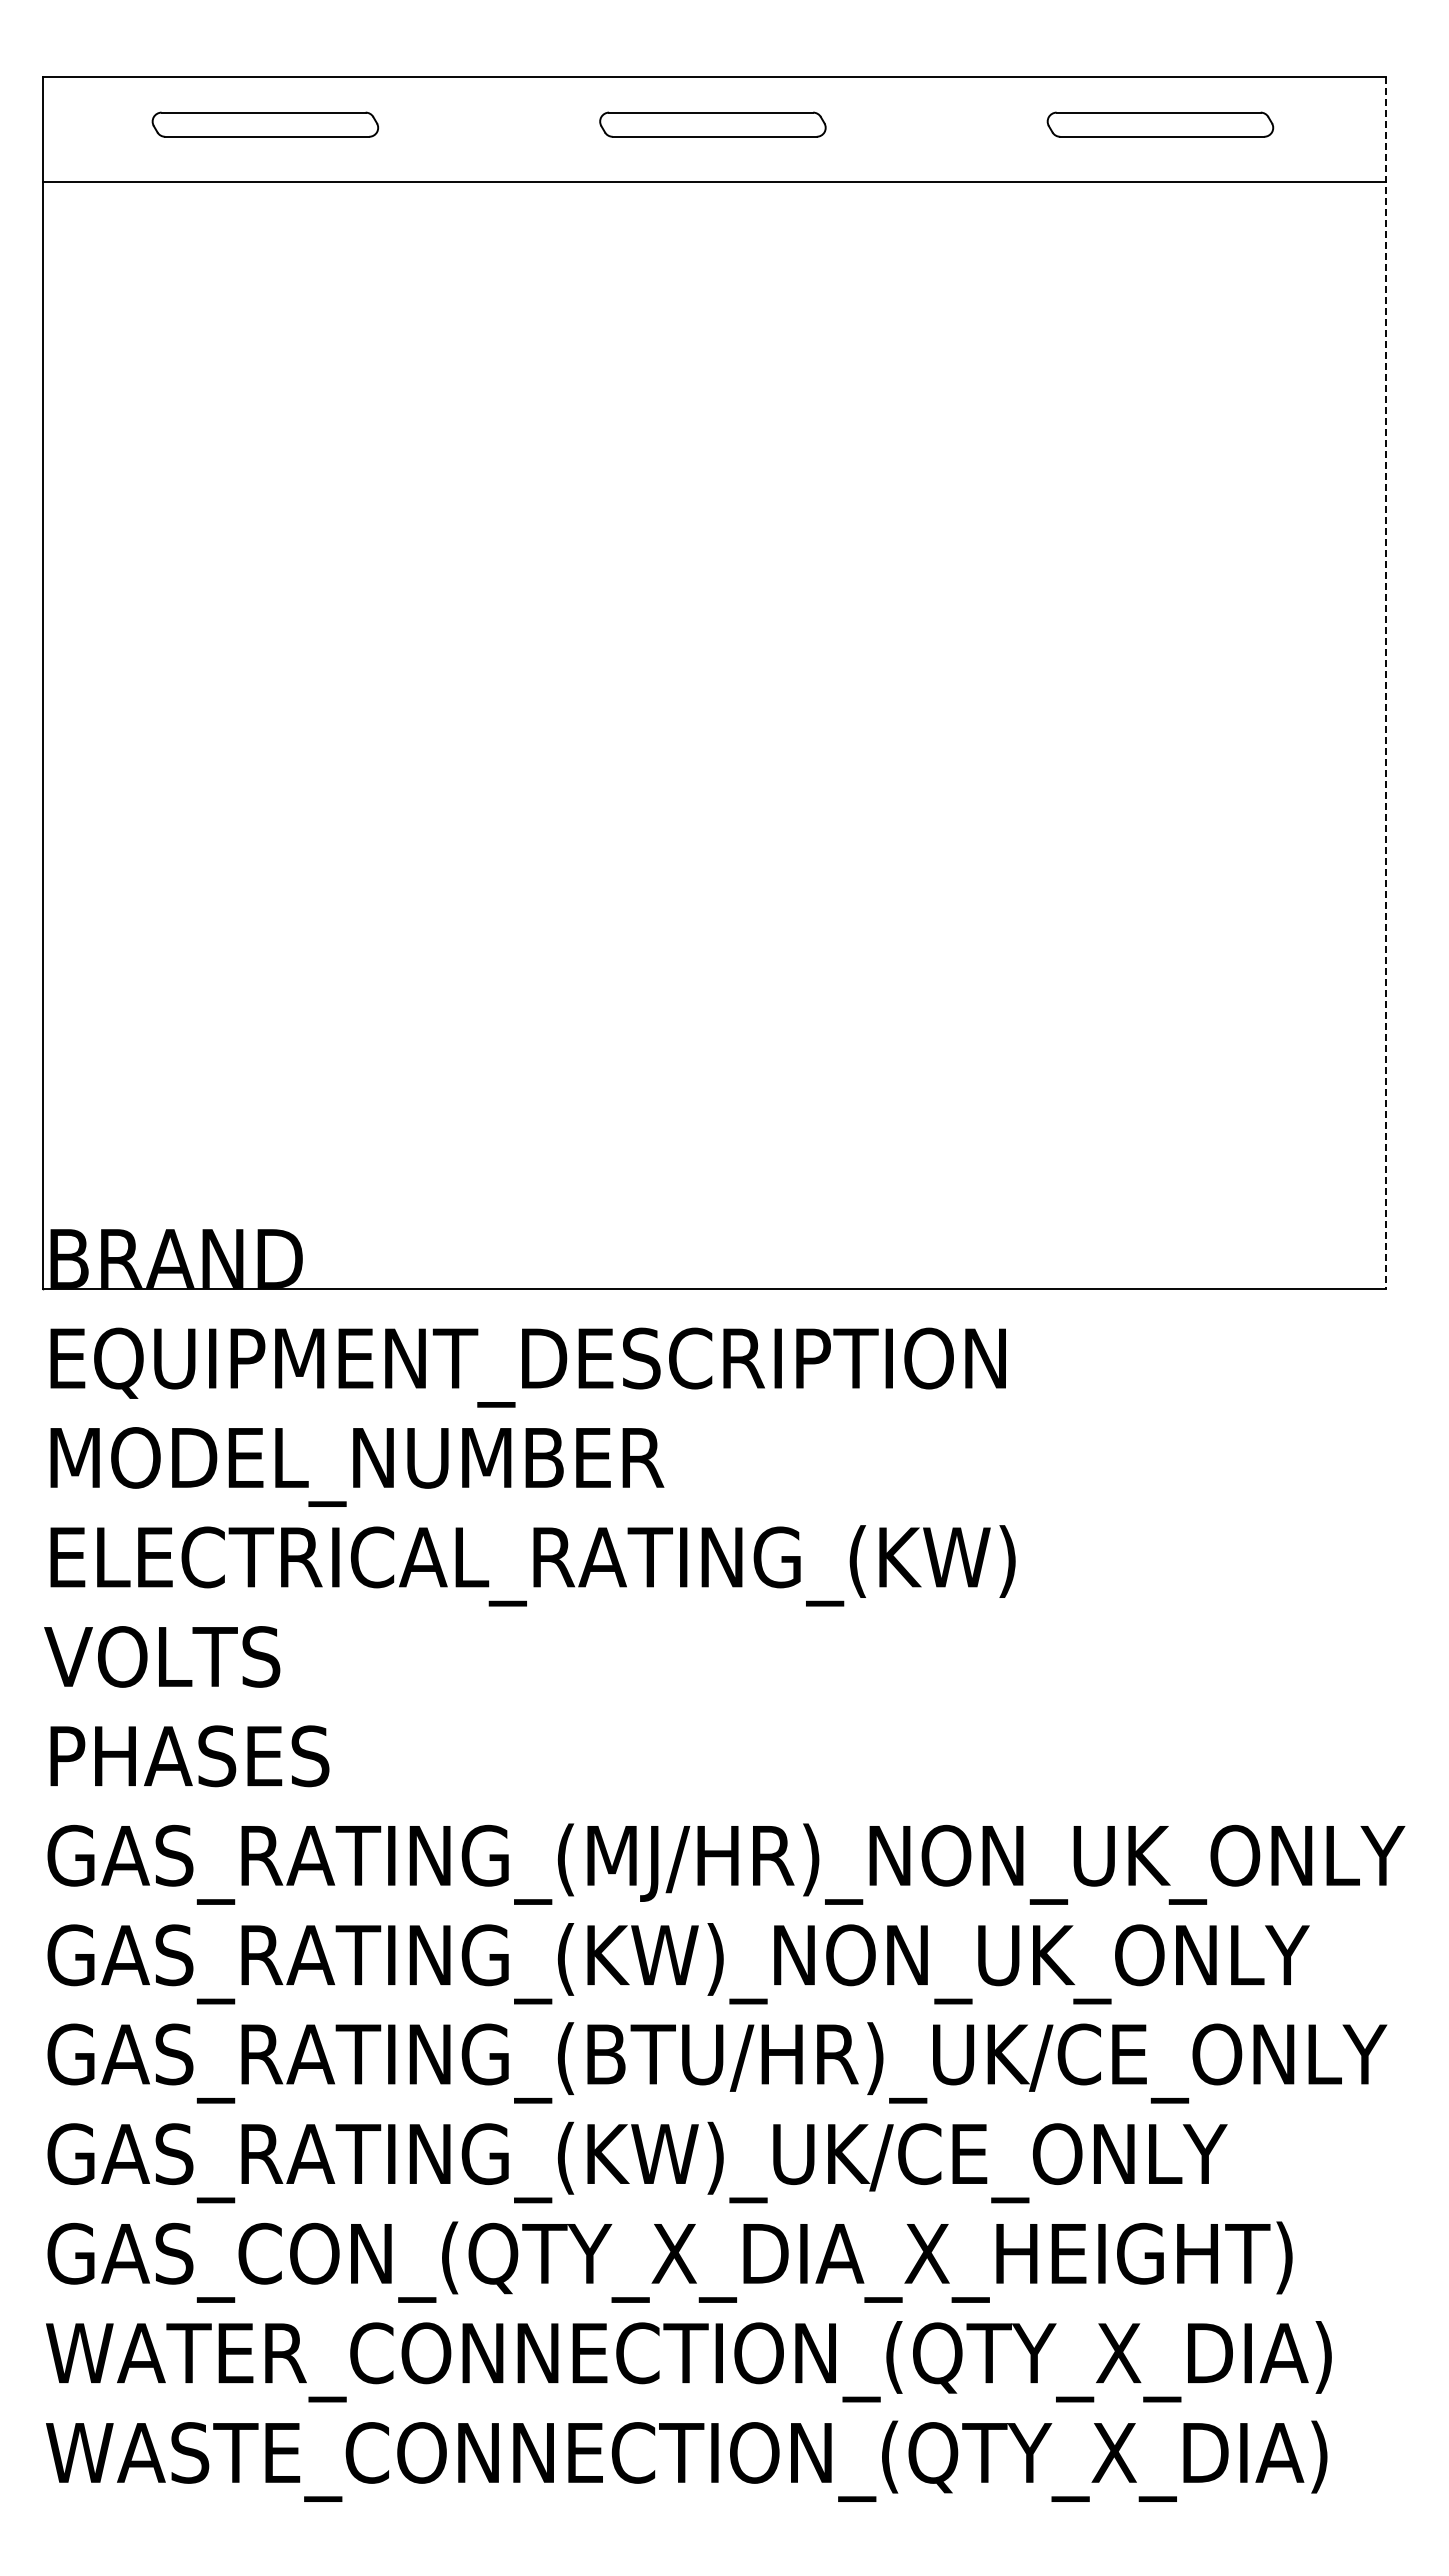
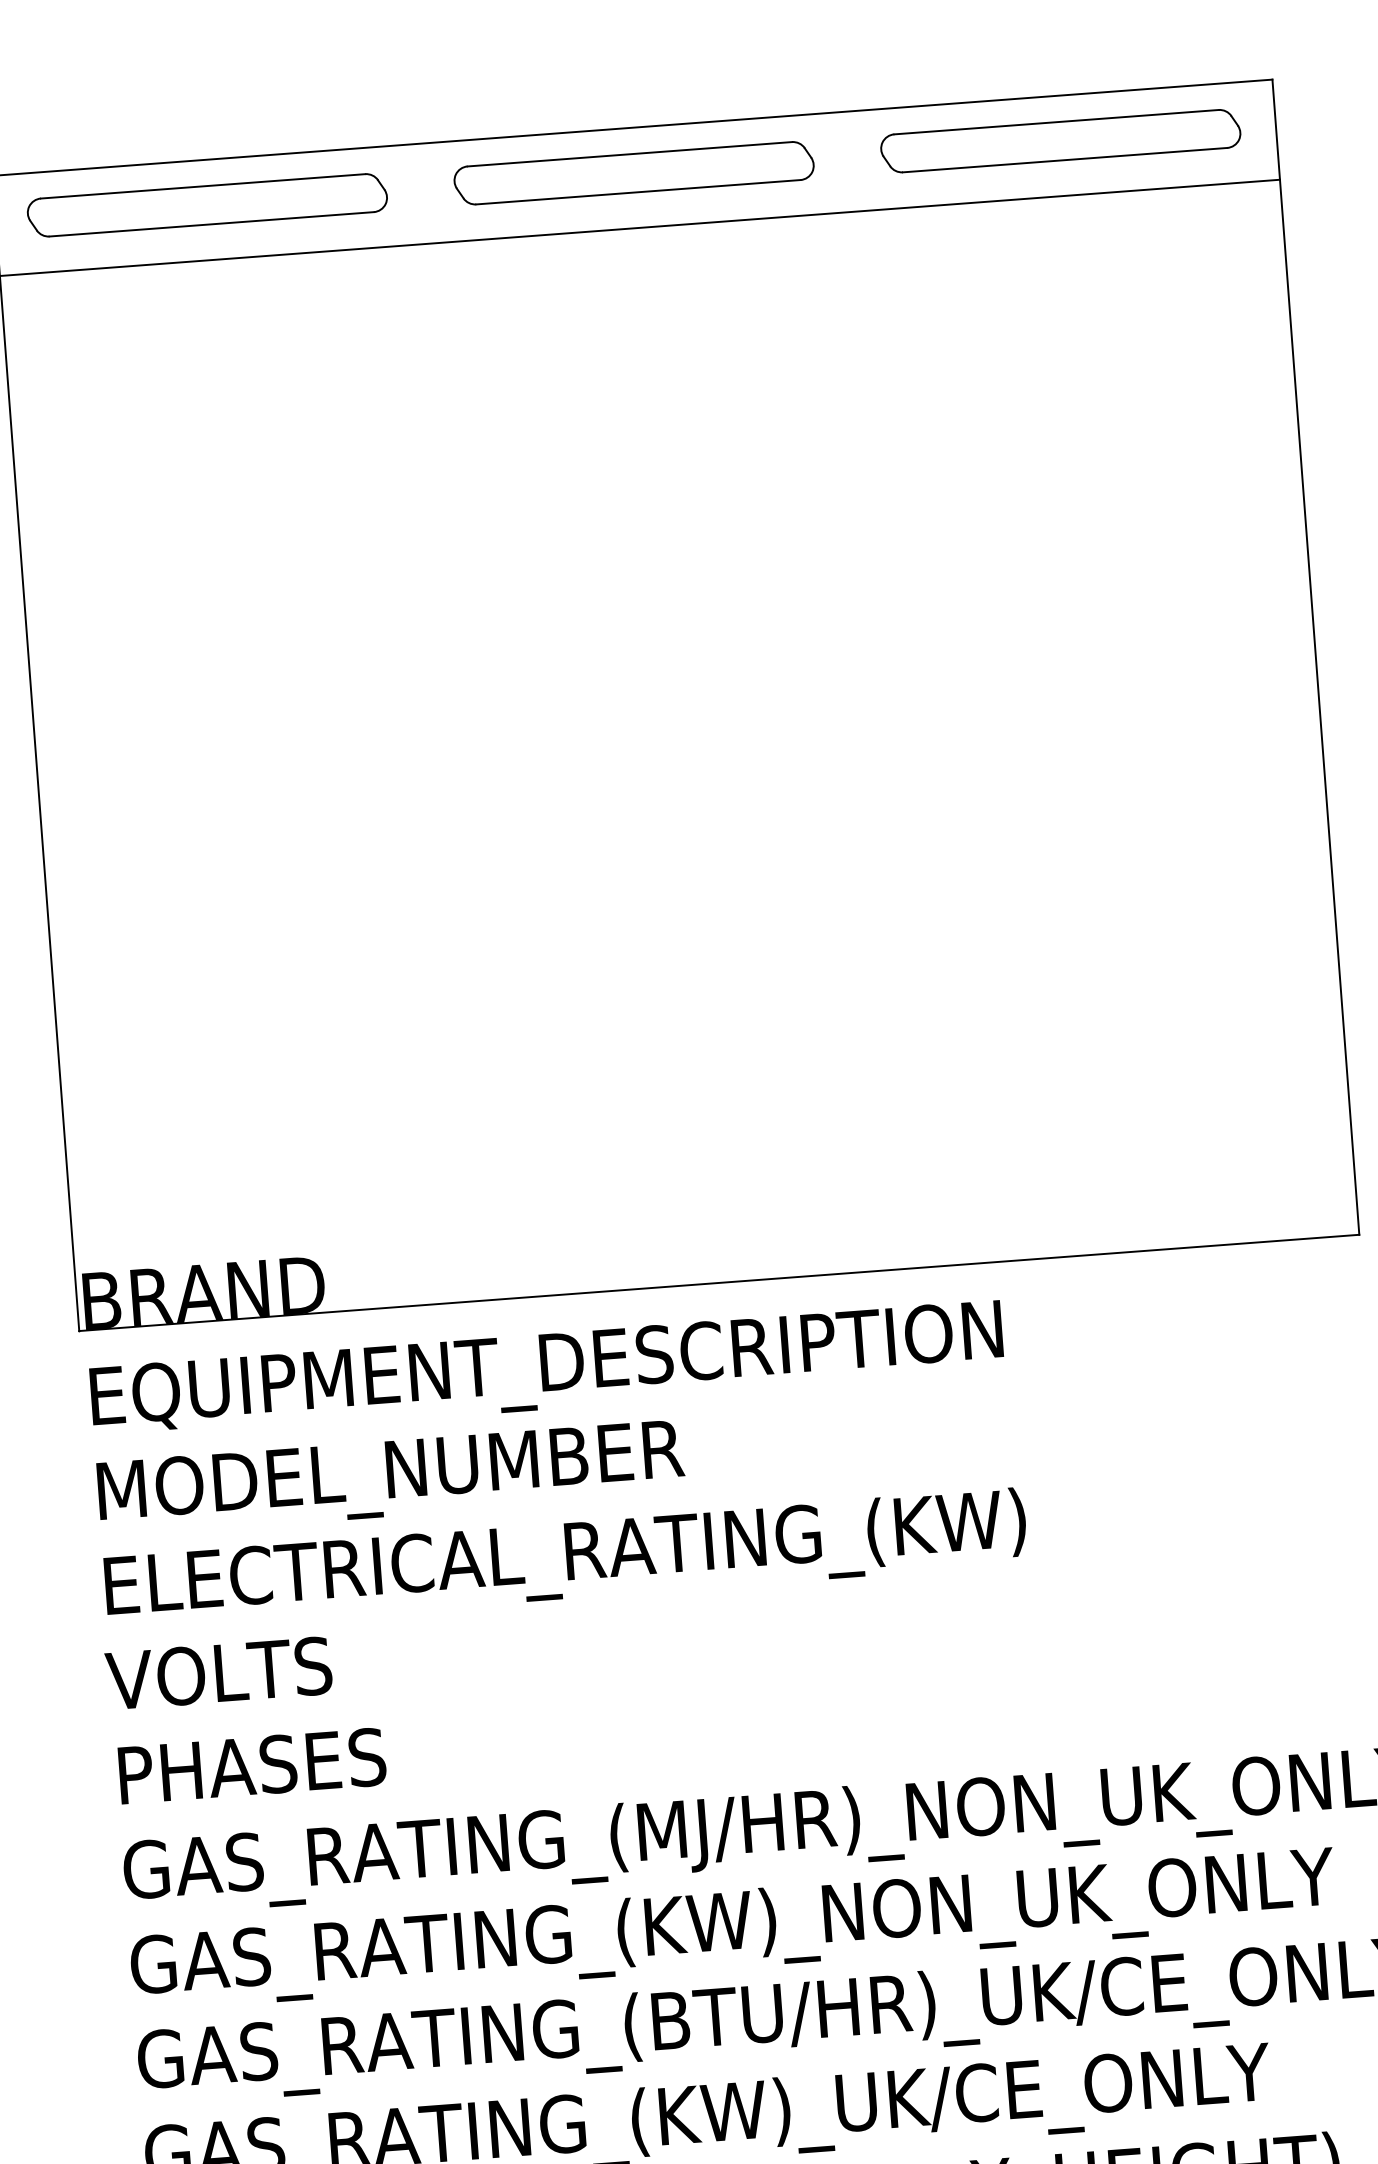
part: (265, 124) -> (207, 204), size x1.67
part: (712, 124) -> (633, 172), size x1.67
part: (1160, 124) -> (1060, 140), size x1.67
line: (1385, 683) -> (1315, 657), dashed -> solid

